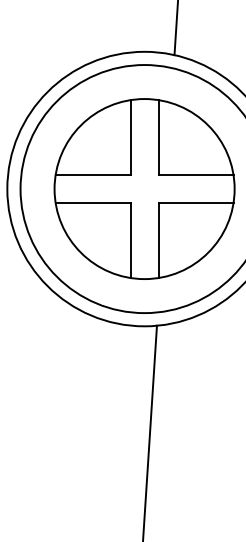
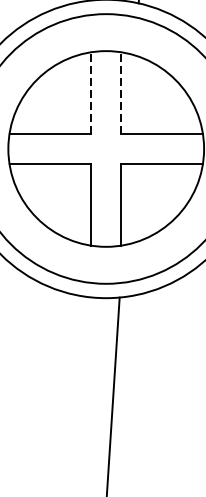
line: (130, 137) -> (90, 92), solid -> dashed
line: (158, 137) -> (121, 92), solid -> dashed

